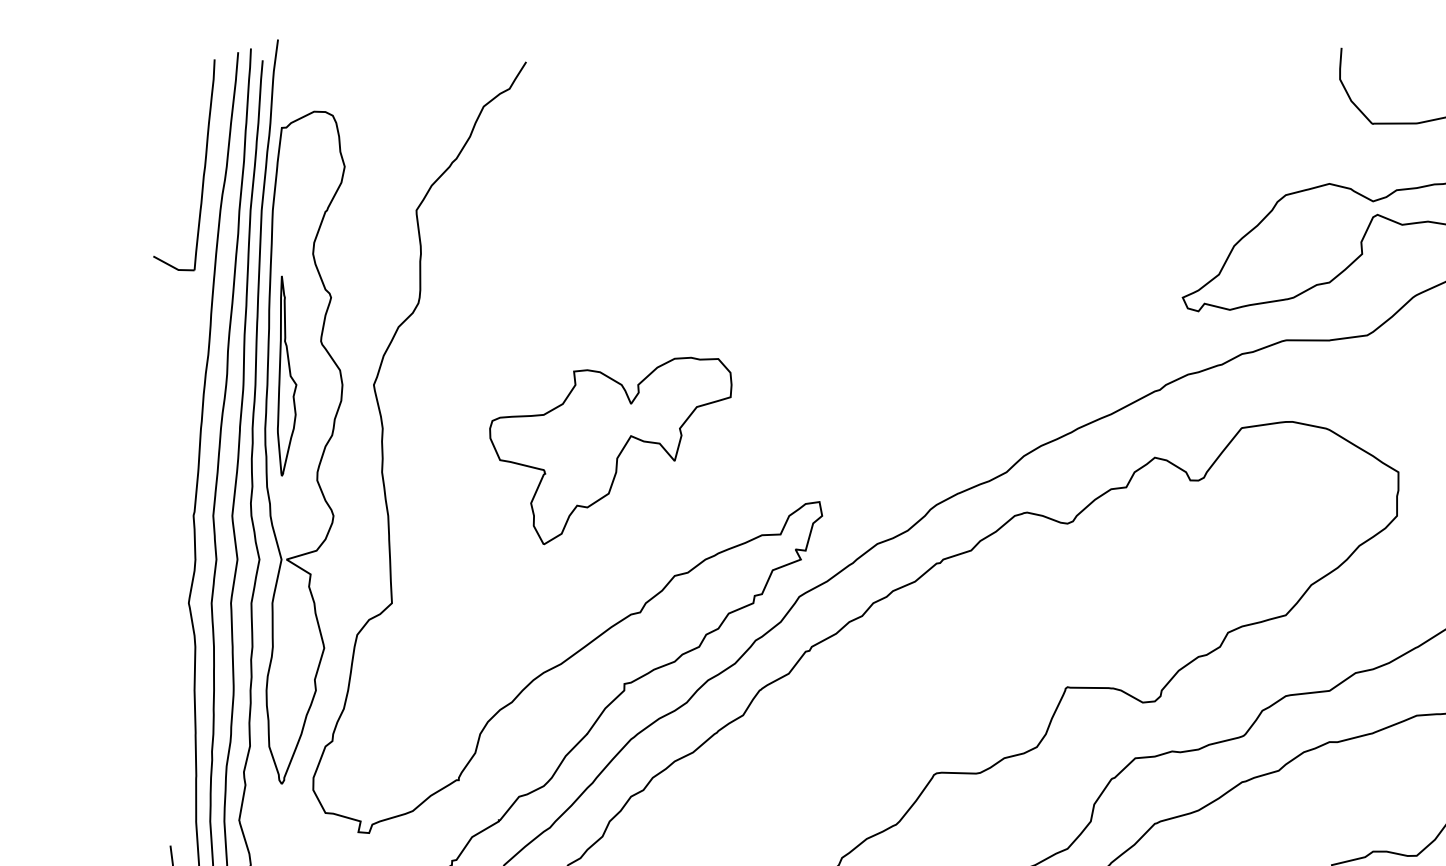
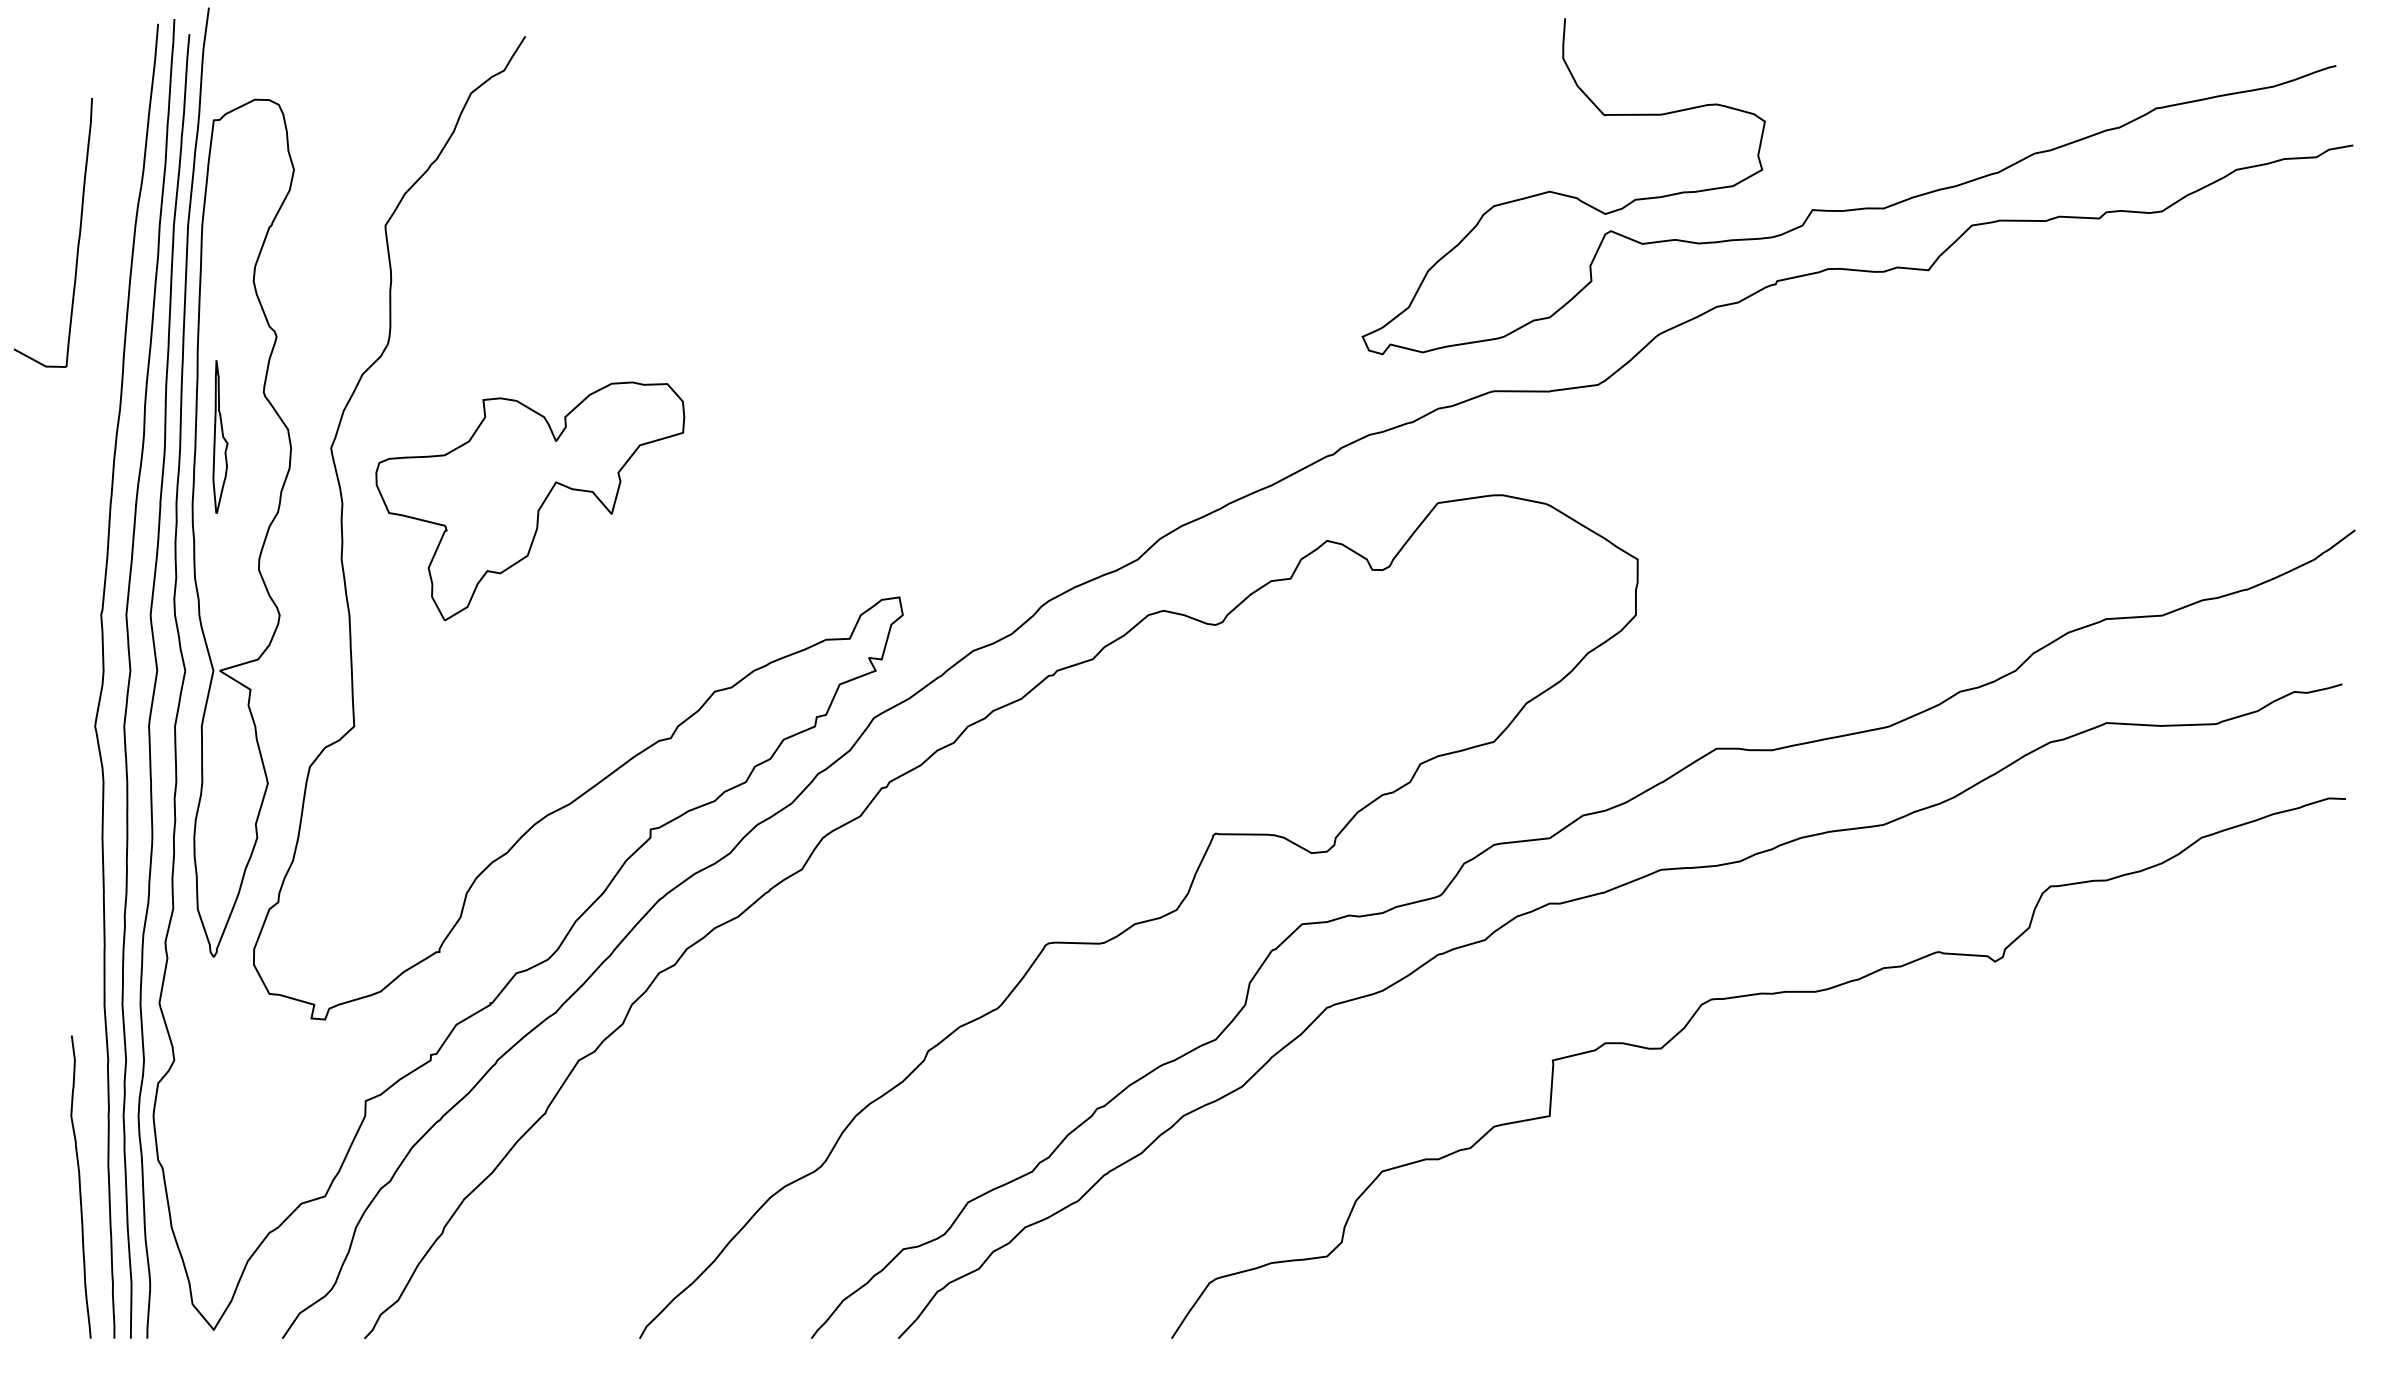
part: (203, 167) -> (78, 235), moved
part: (287, 375) -> (220, 436), size x0.6
part: (610, 451) -> (530, 501), moved

